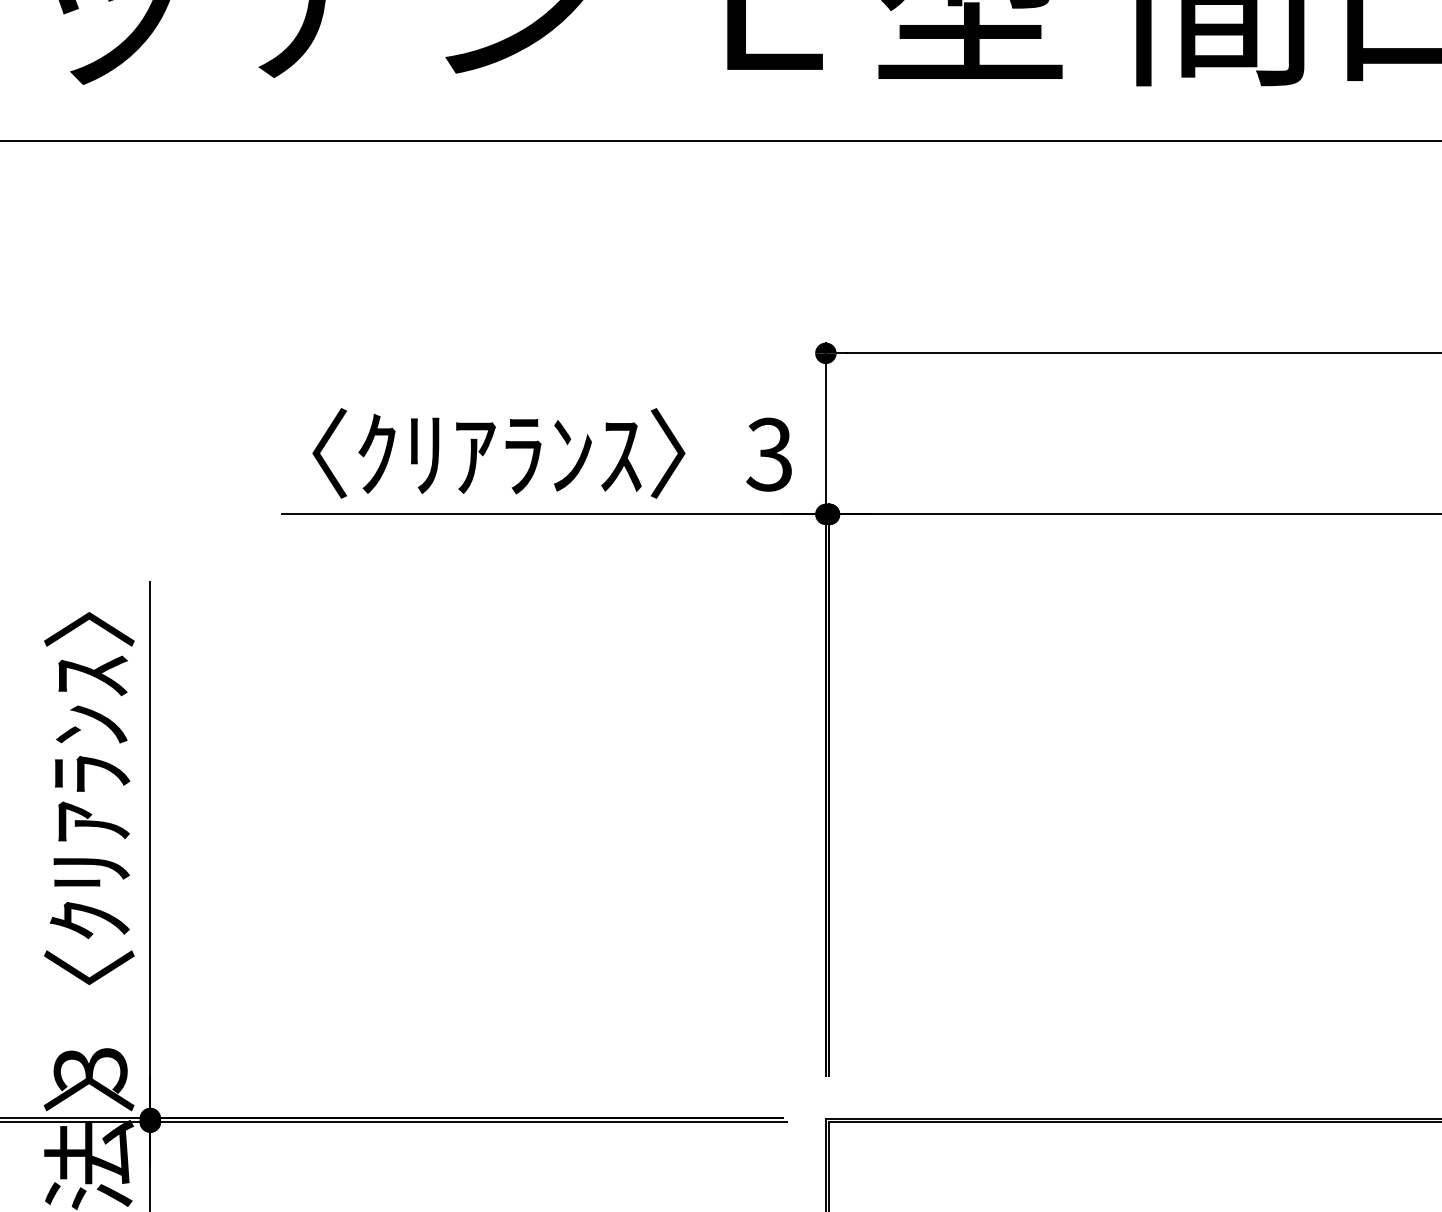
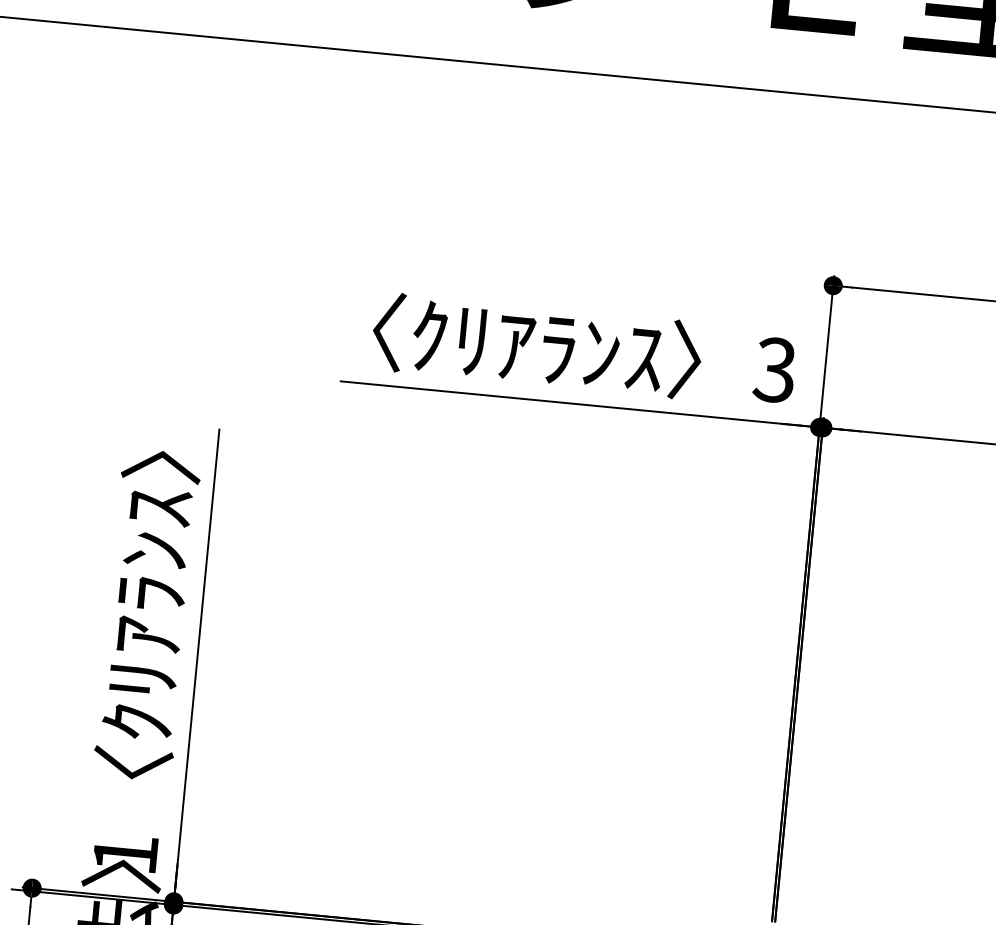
text: (90, 1070) -> (125, 854), 3 -> 1

